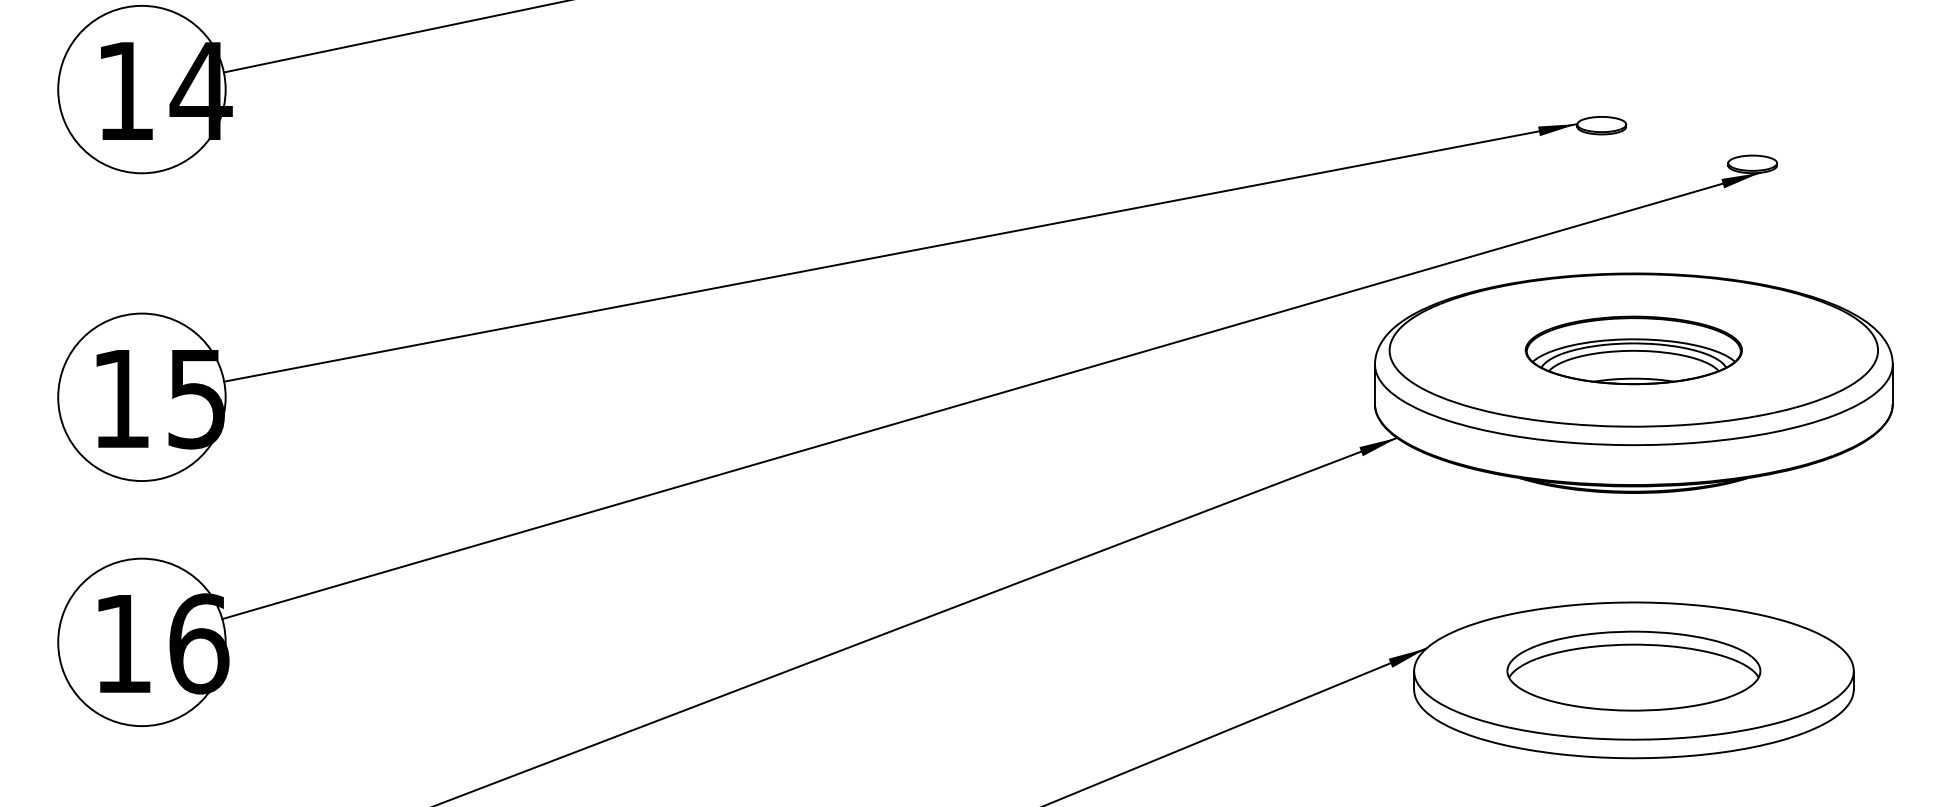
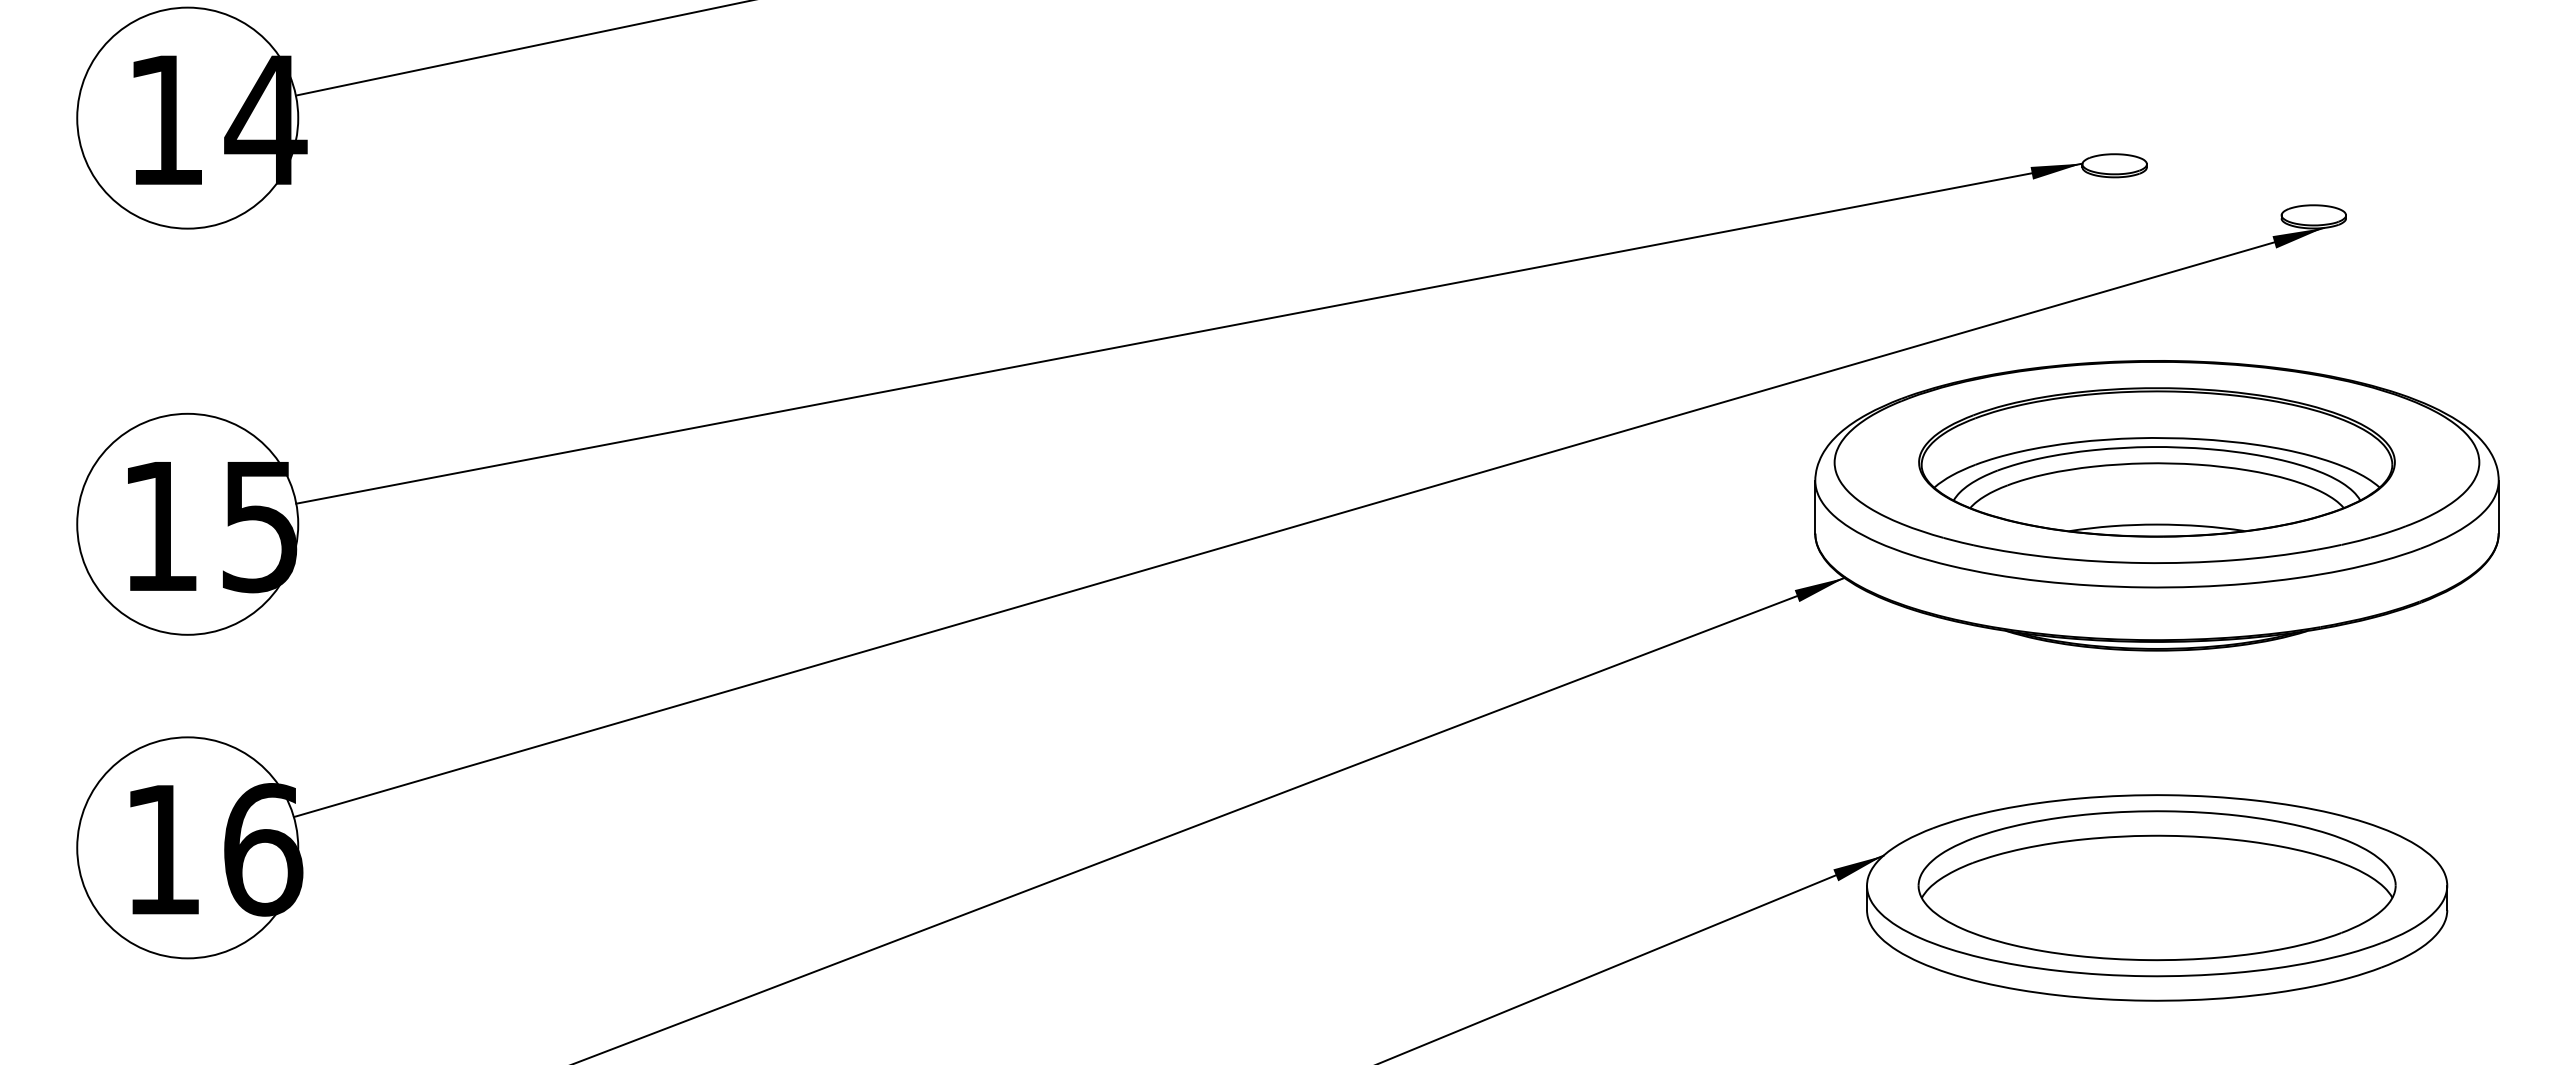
part: (1633, 350) -> (2156, 462), size x1.67
part: (1633, 670) -> (2156, 885), size x1.43

